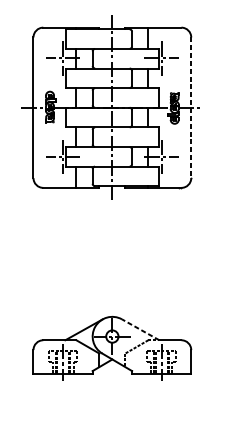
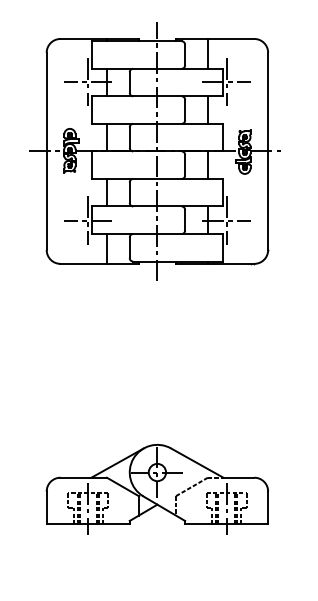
line: (191, 107) -> (268, 151), dashed -> solid
line: (140, 329) -> (196, 462), dashed -> solid

